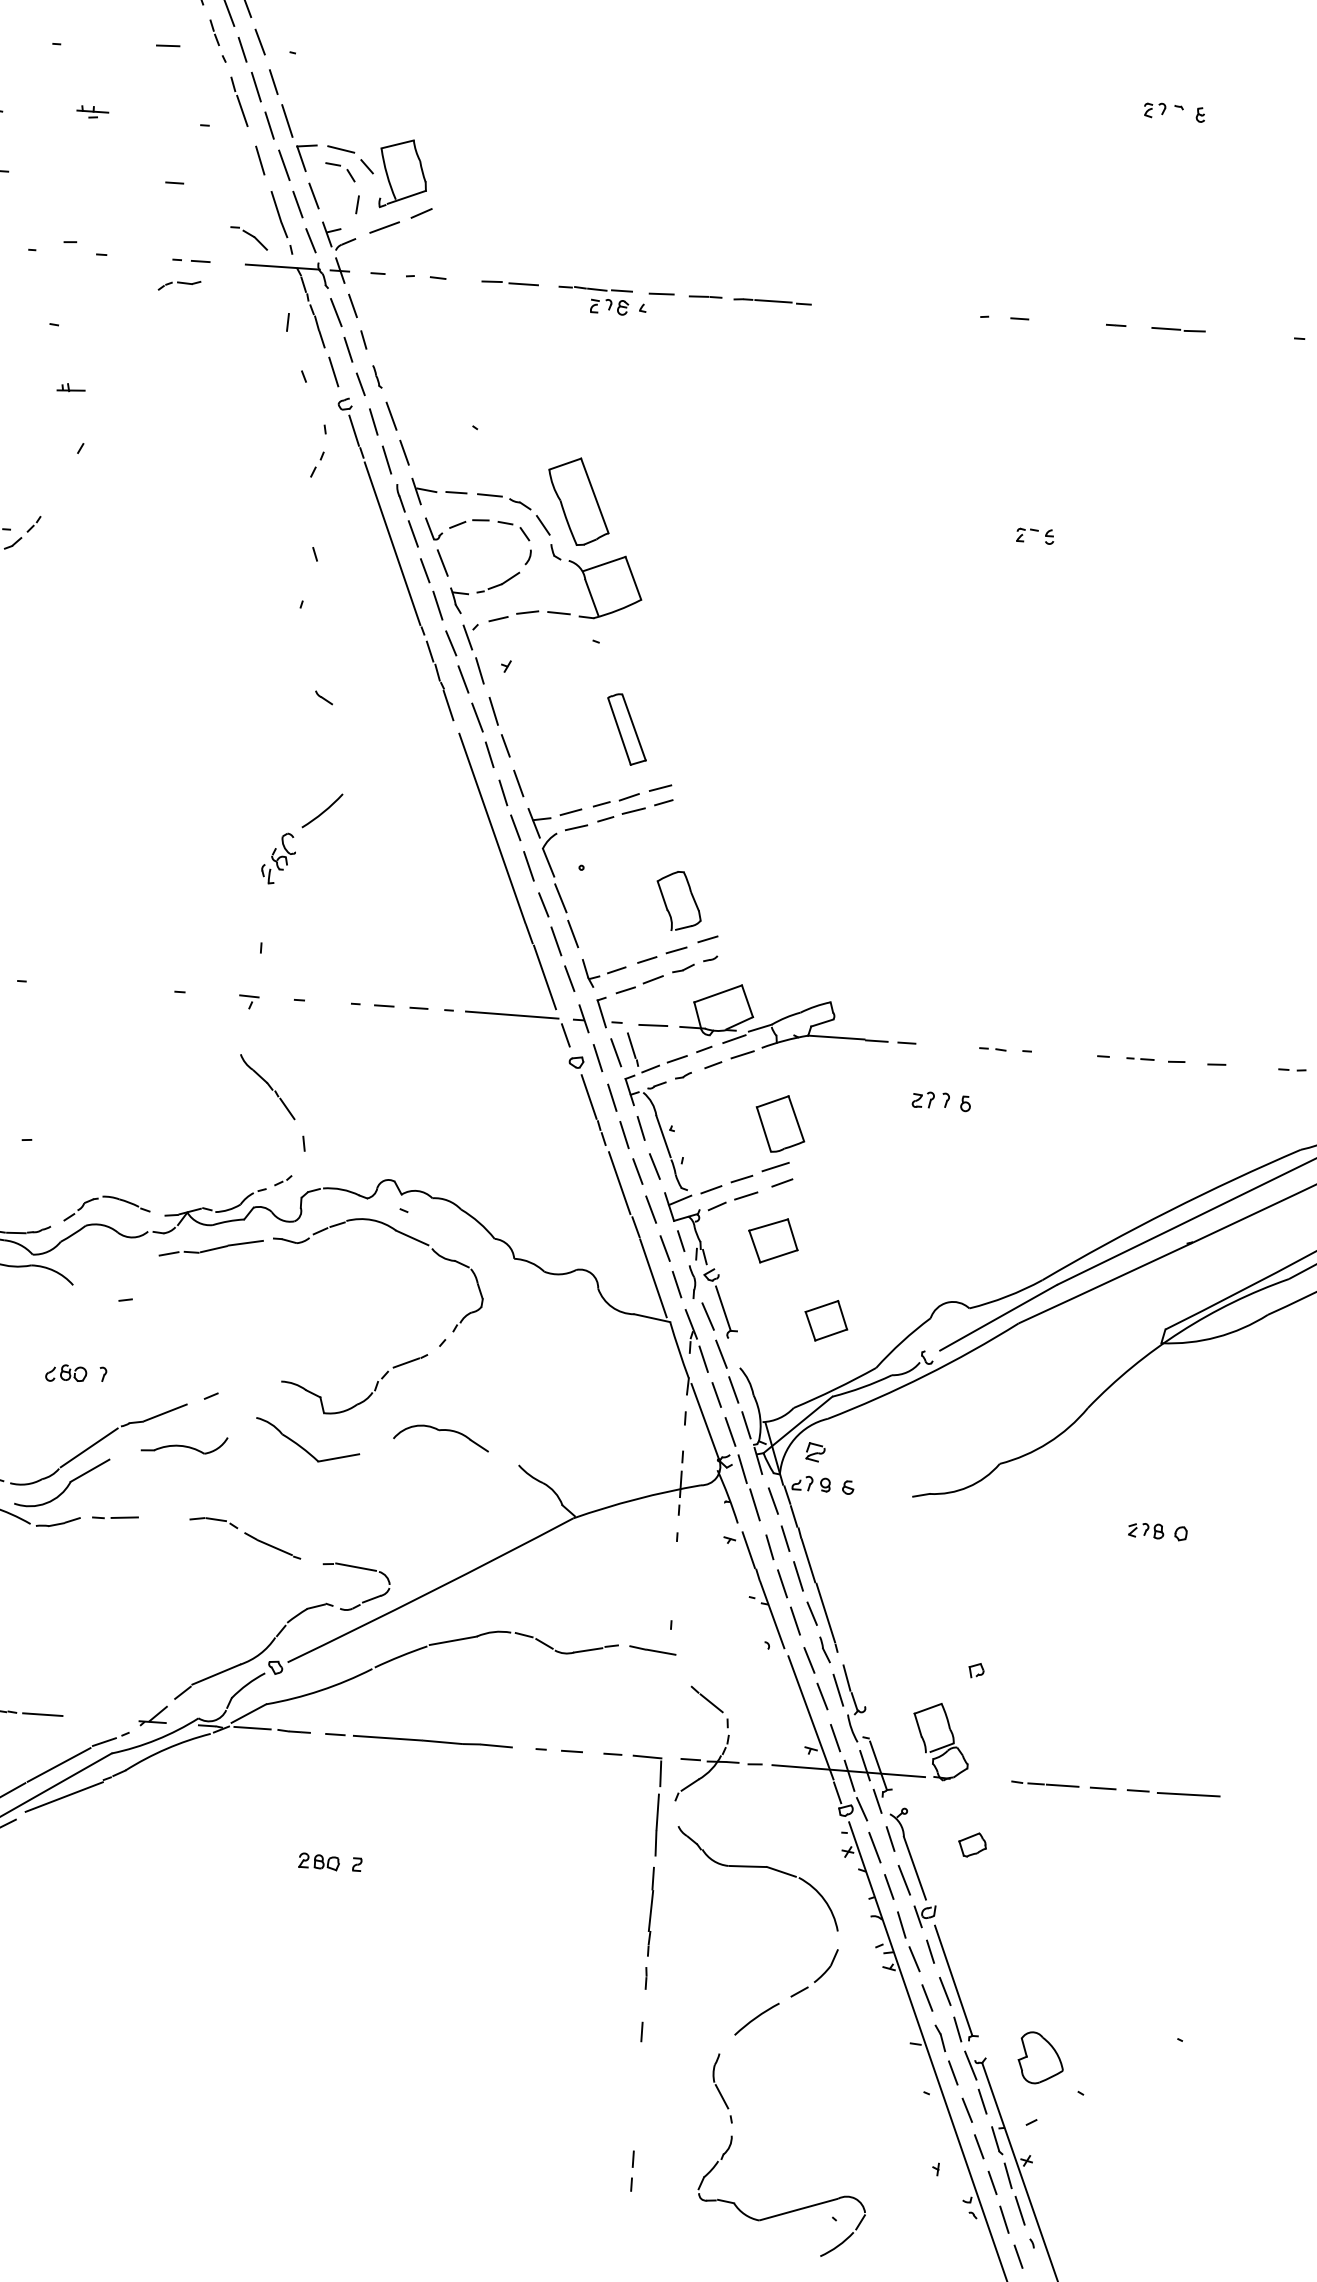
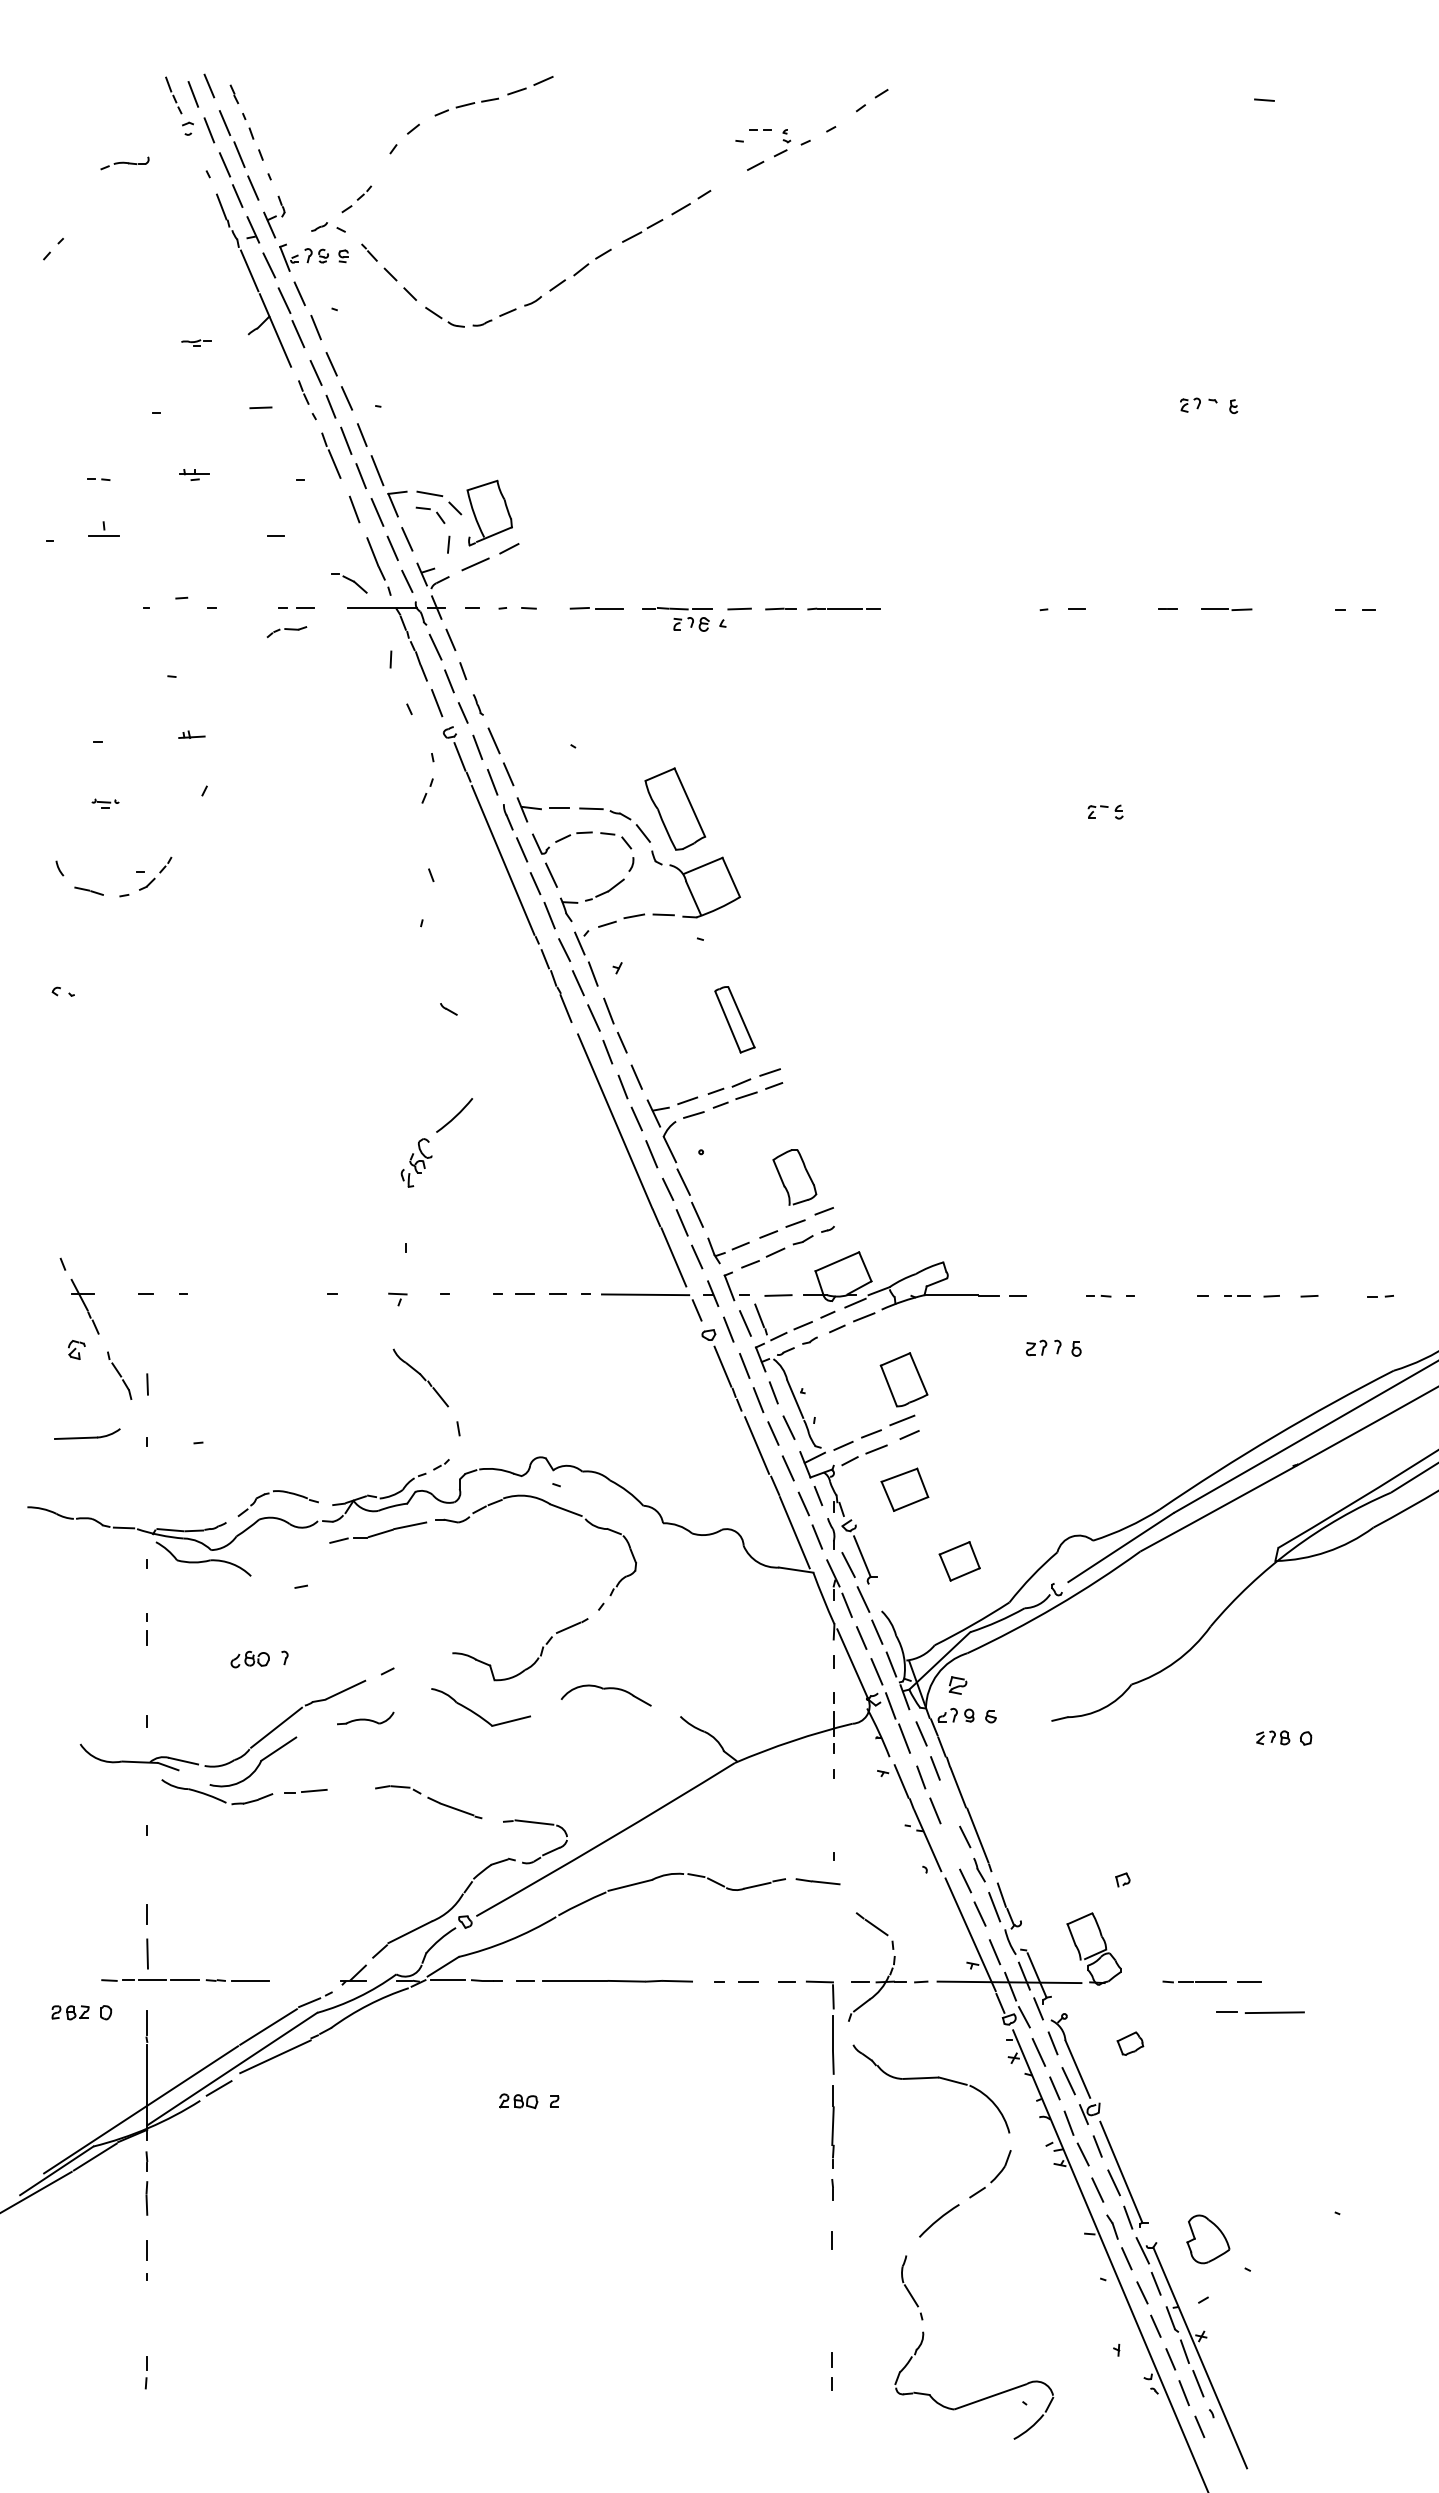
part: (184, 1444) -> (365, 1718), size x0.7
line: (798, 1575) -> (949, 1802), removed
line: (795, 1620) -> (949, 1844), removed
line: (1173, 1793) -> (1260, 2012), moved

